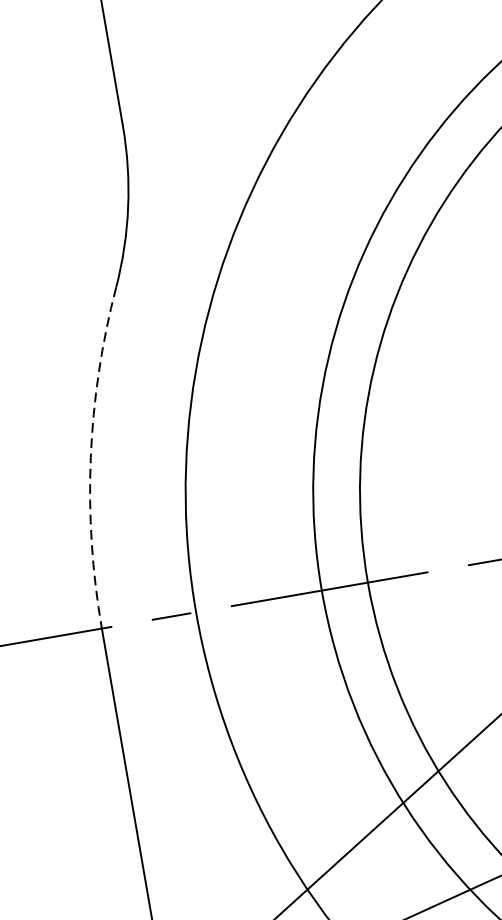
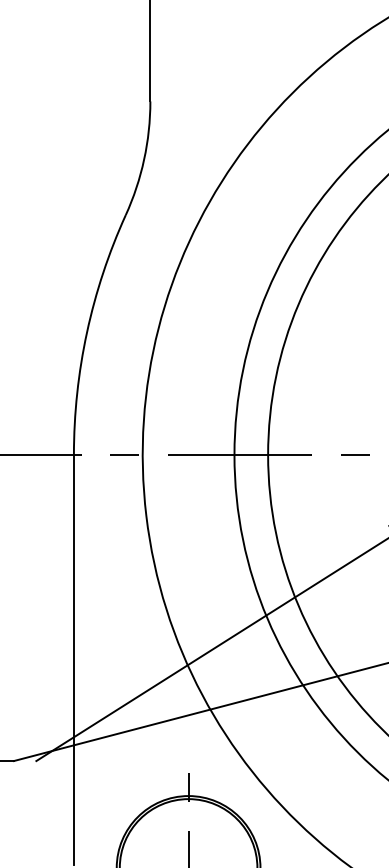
arc: (91, 457) -> (87, 332), dashed -> solid

